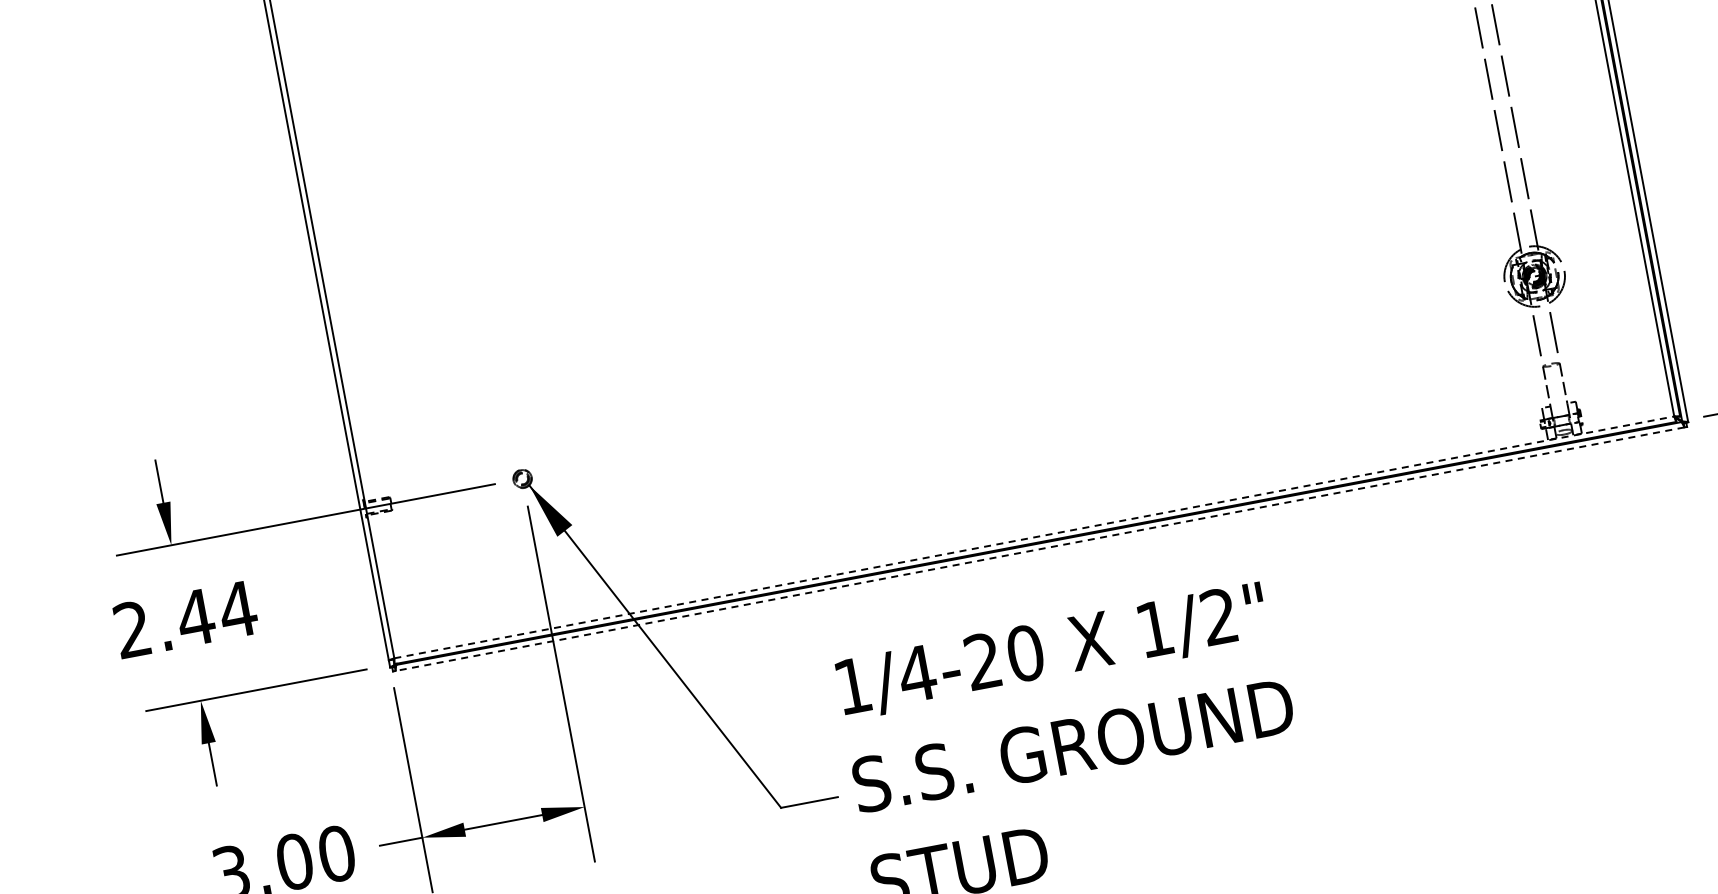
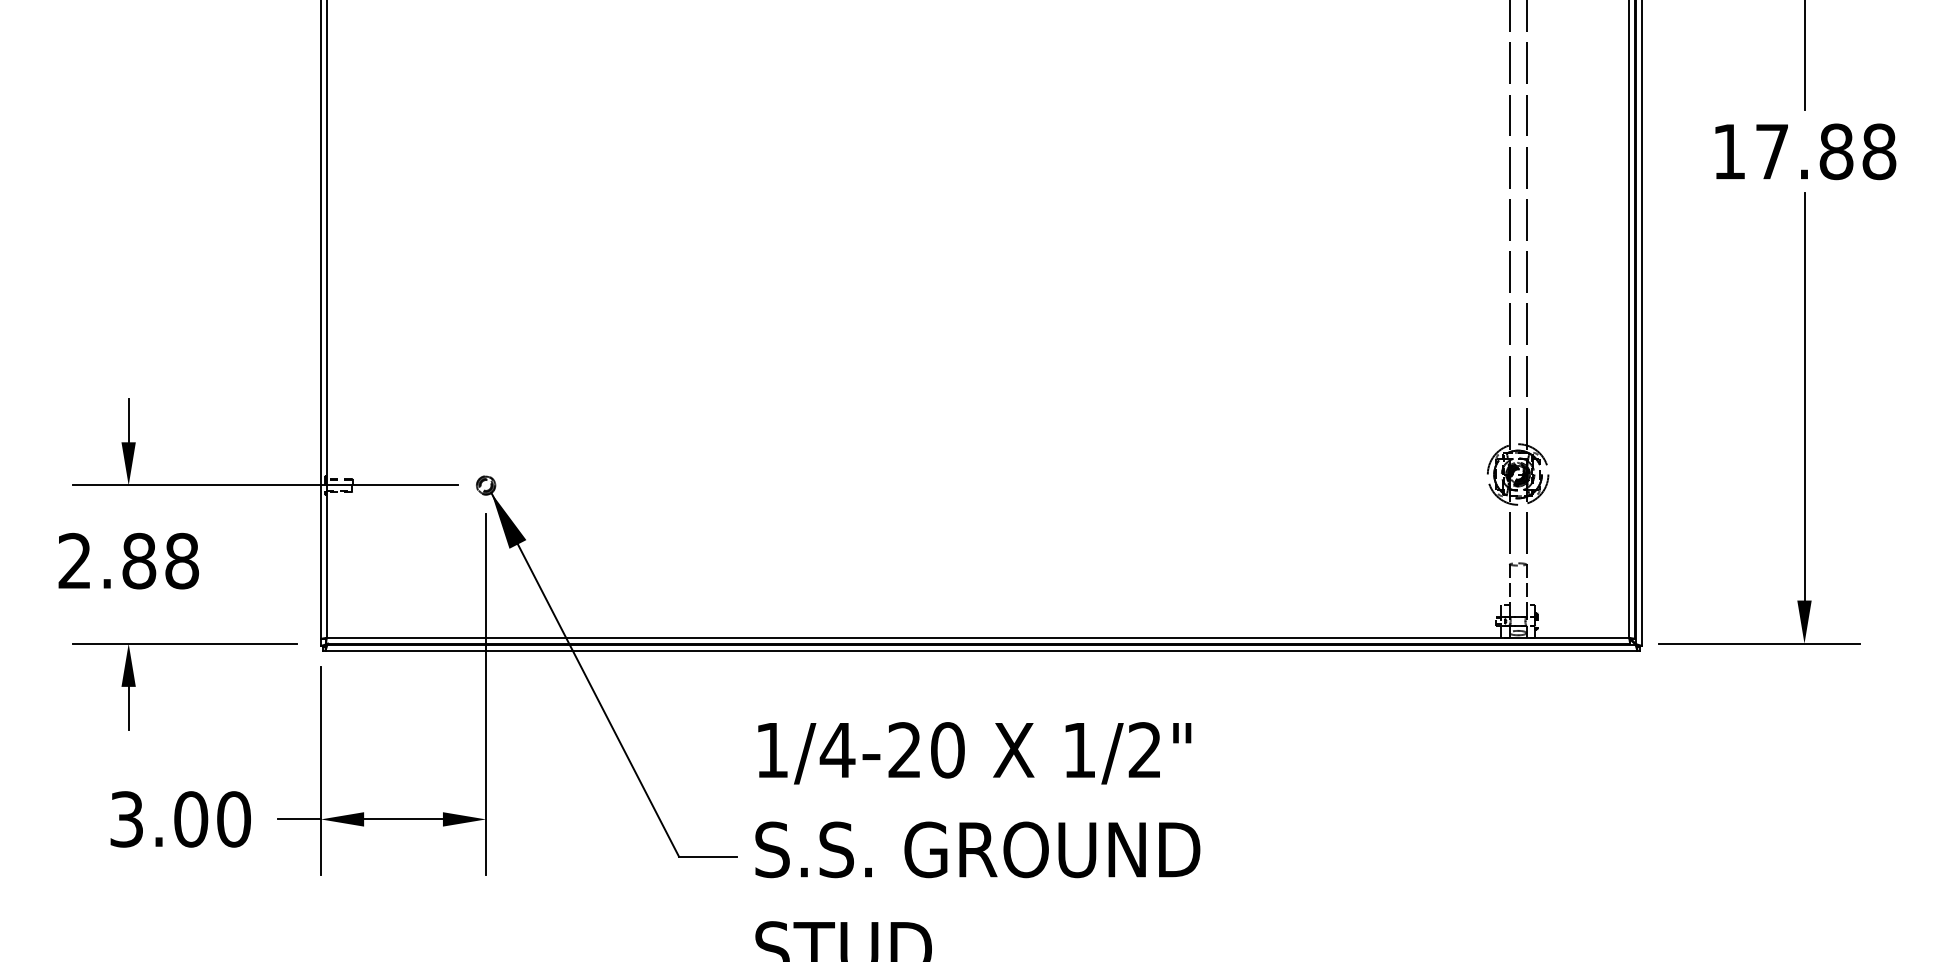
line: (1034, 536) -> (978, 637), dashed -> solid
line: (1040, 549) -> (981, 650), dashed -> solid
text: (216, 613) -> (160, 560), 2.44 -> 2.88

